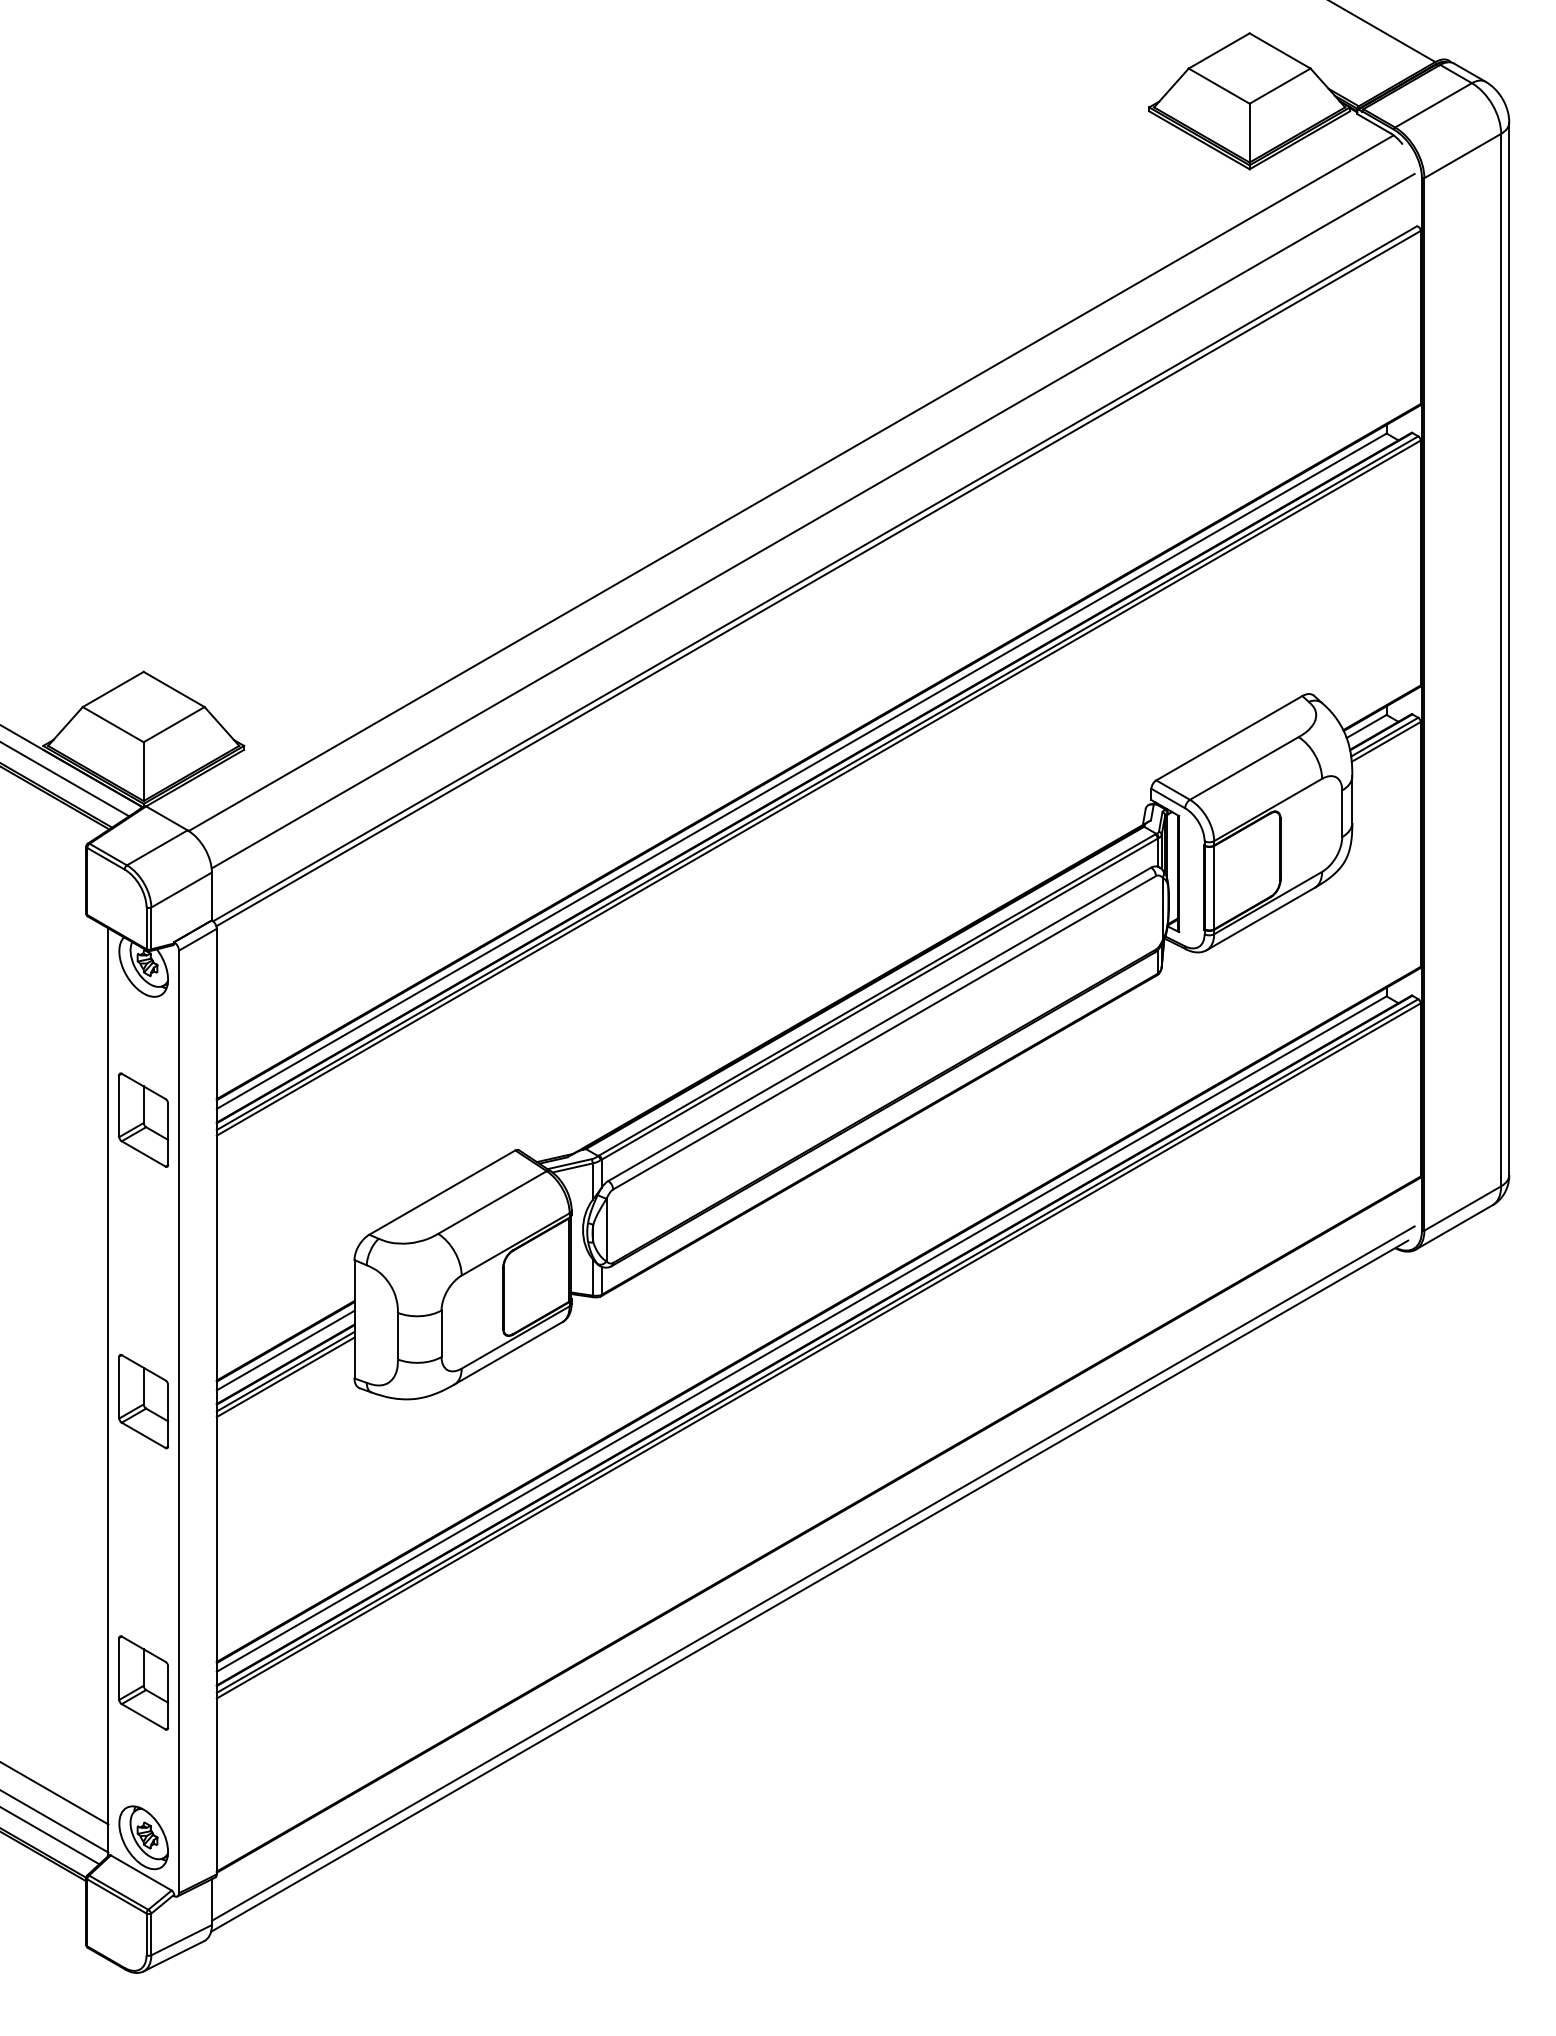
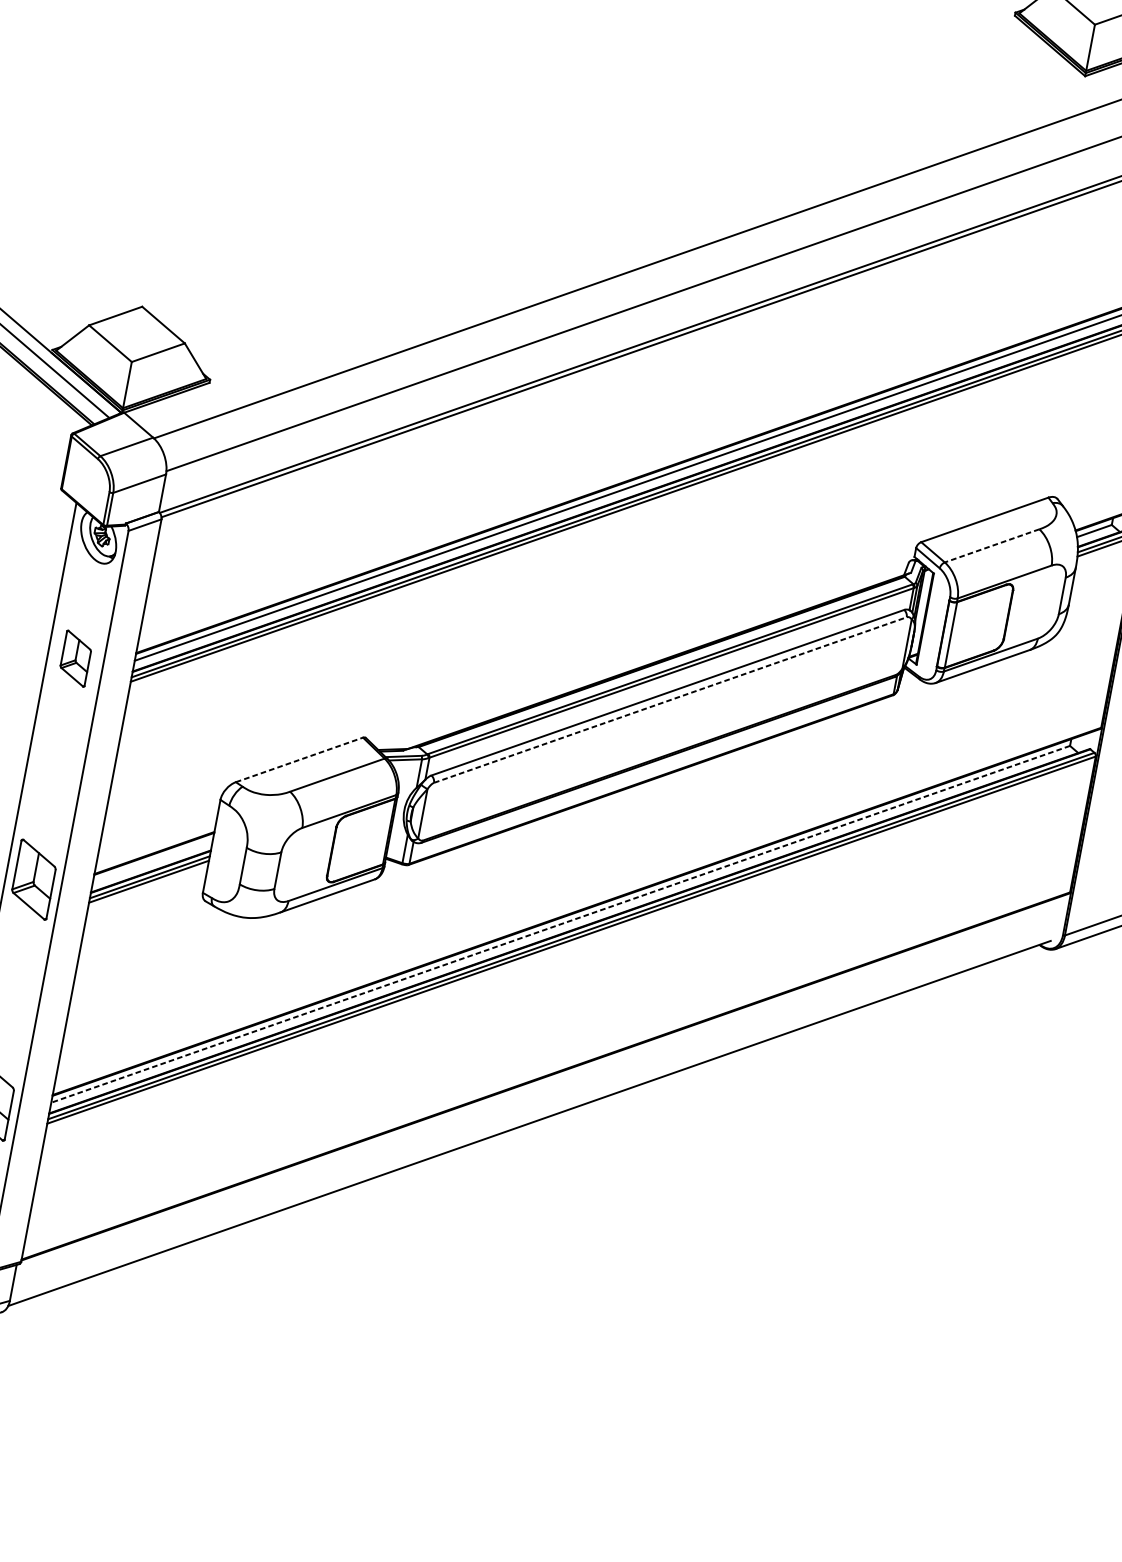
line: (1244, 768) -> (992, 545), solid -> dashed
line: (885, 1032) -> (671, 699), solid -> dashed
part: (143, 1119) -> (75, 658), size x0.7
line: (442, 1192) -> (299, 759), solid -> dashed
line: (801, 1334) -> (560, 924), solid -> dashed
line: (285, 1350) -> (152, 860), removed
line: (812, 1573) -> (533, 1113), removed

